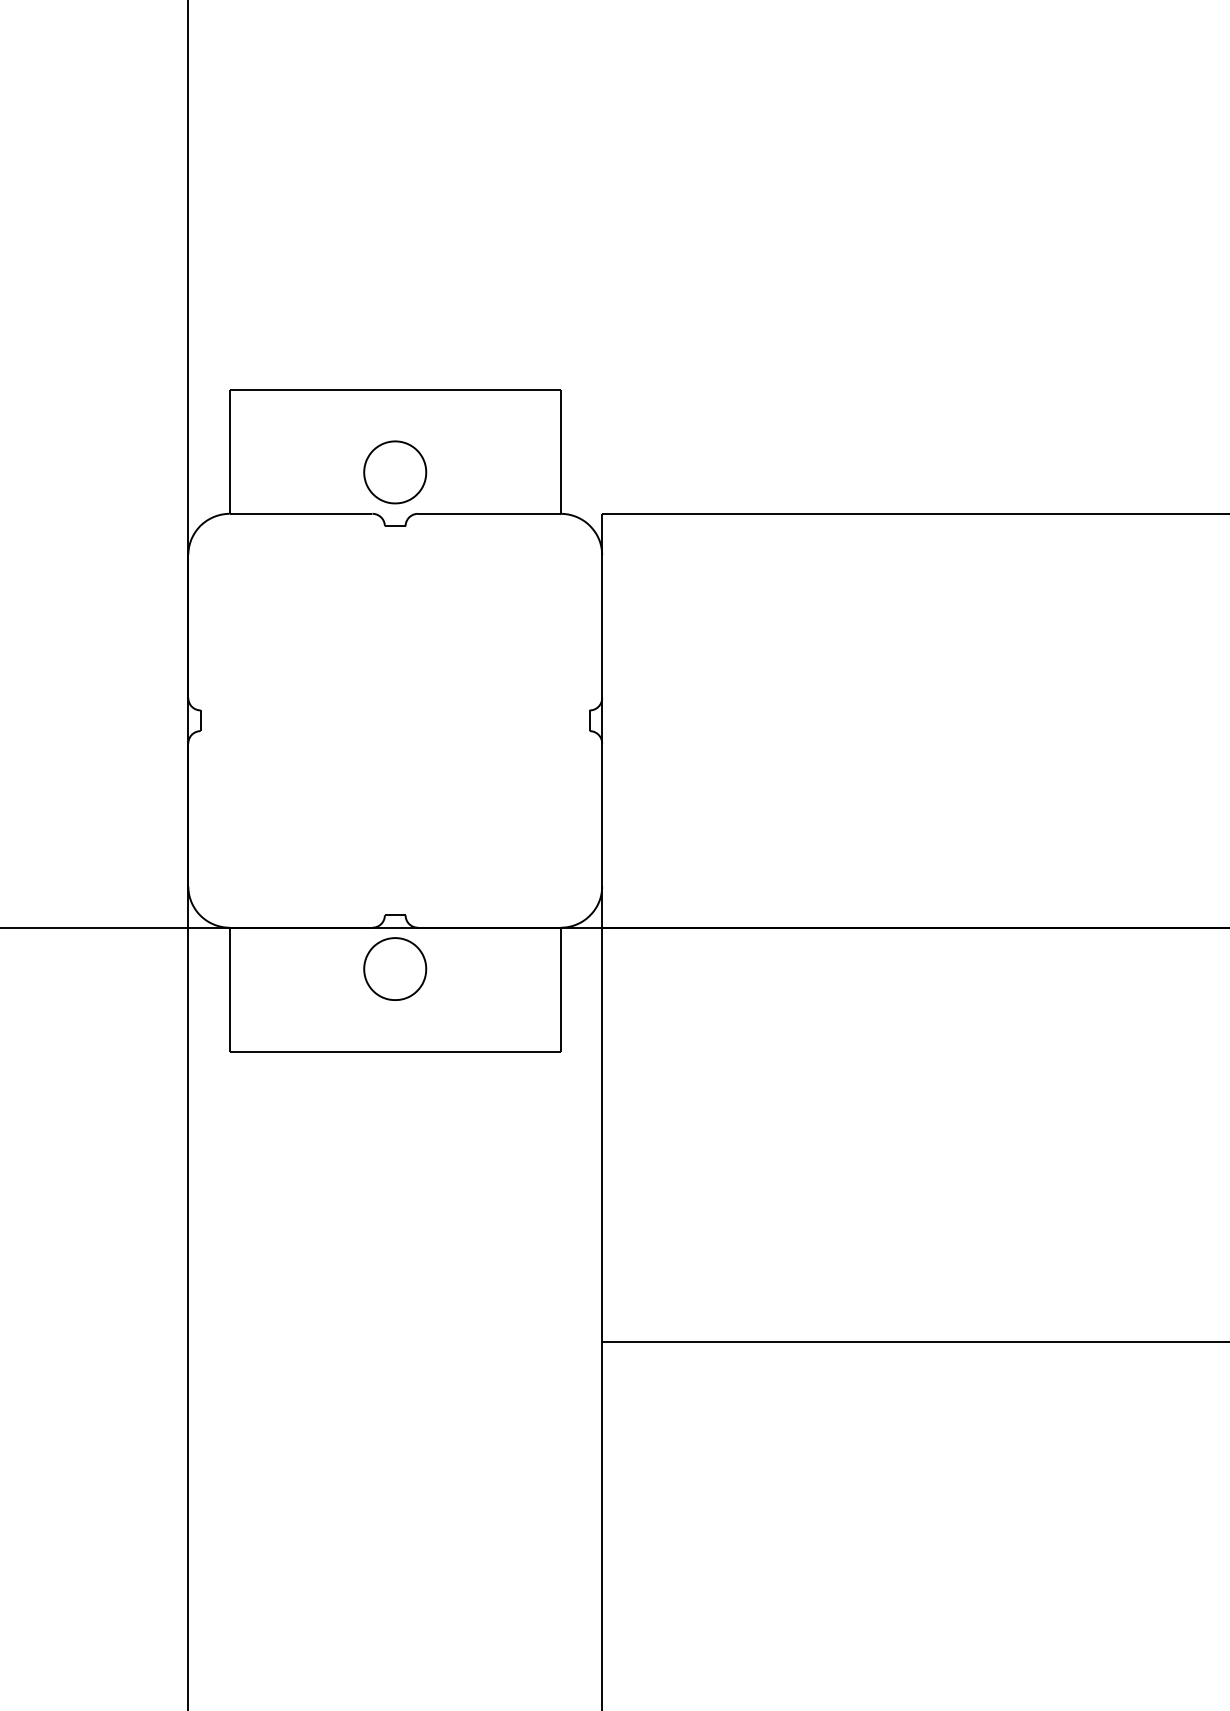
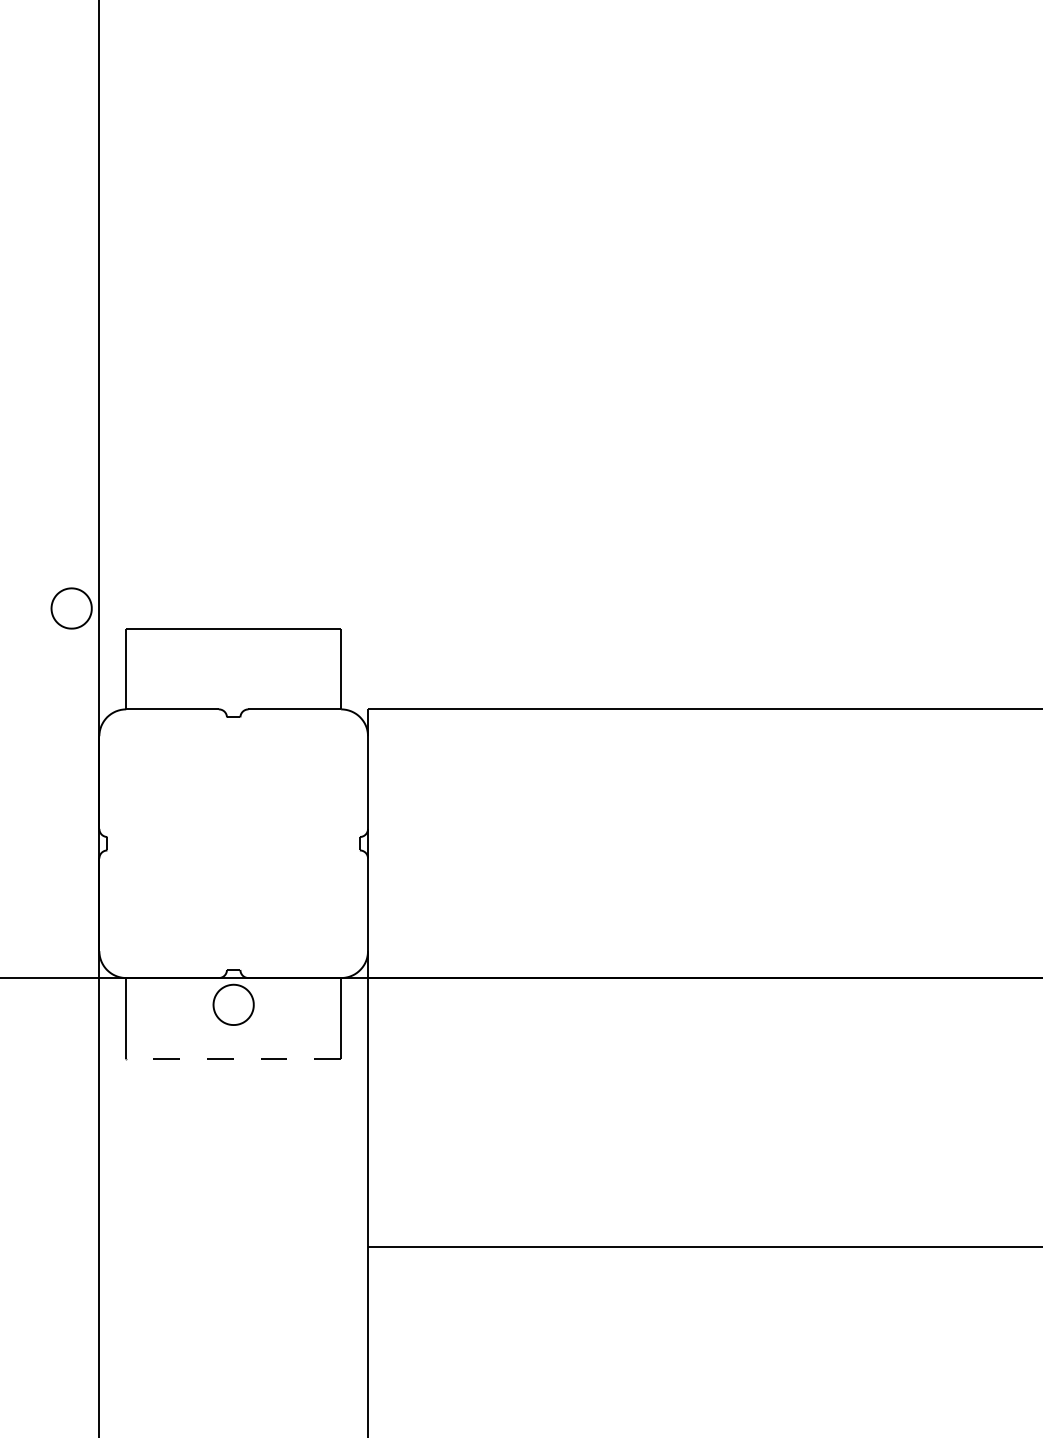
part: (394, 472) -> (71, 608), moved
line: (394, 1051) -> (233, 1058), solid -> dashed

